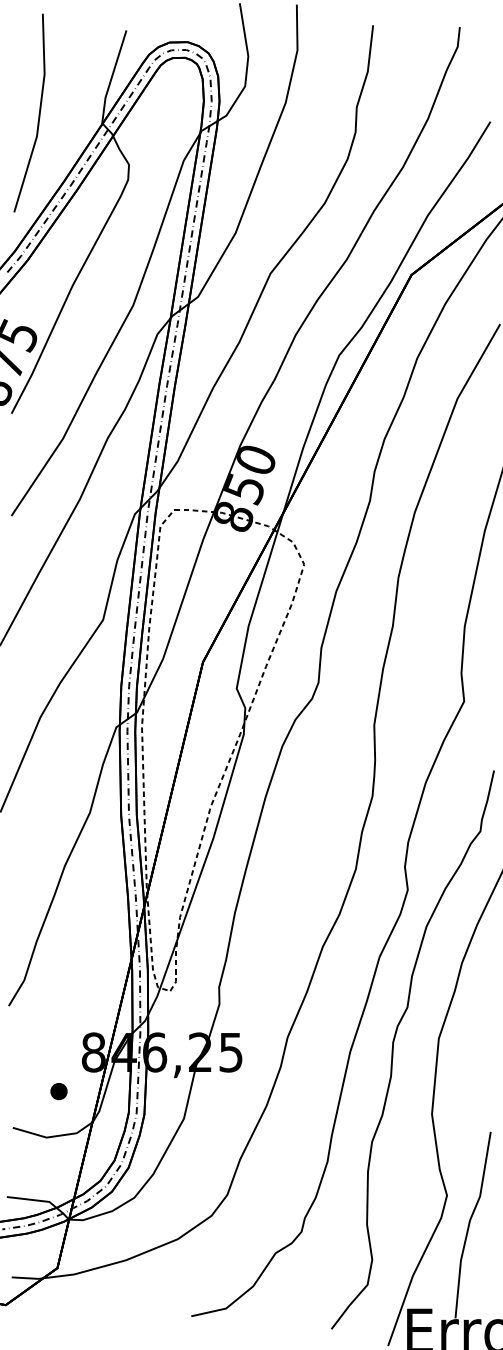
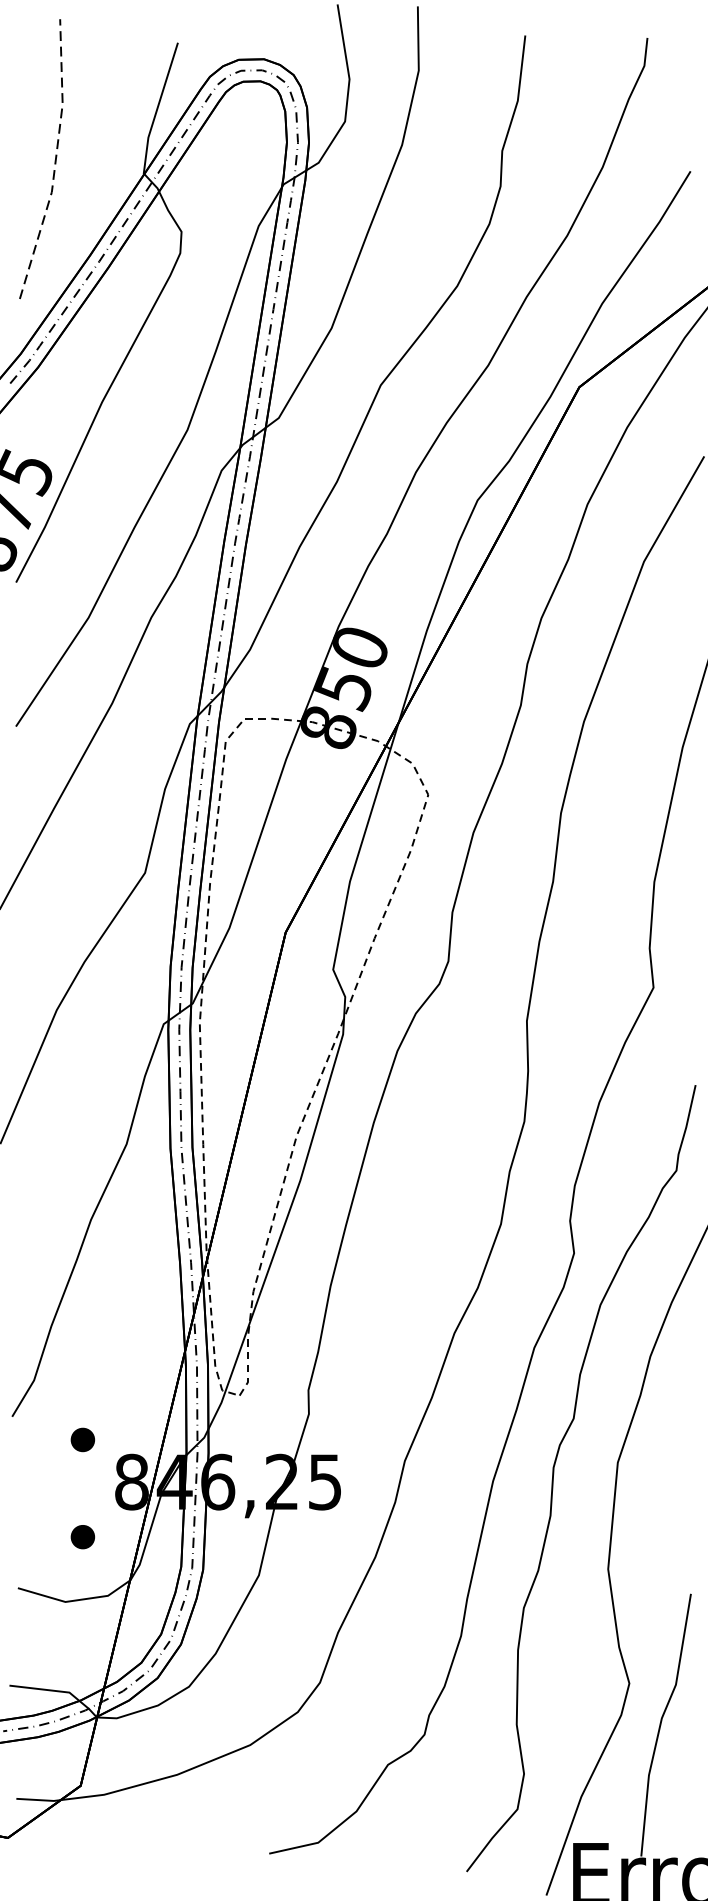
line: (39, 114) -> (55, 161), solid -> dashed
part: (58, 1022) -> (82, 1439), added

